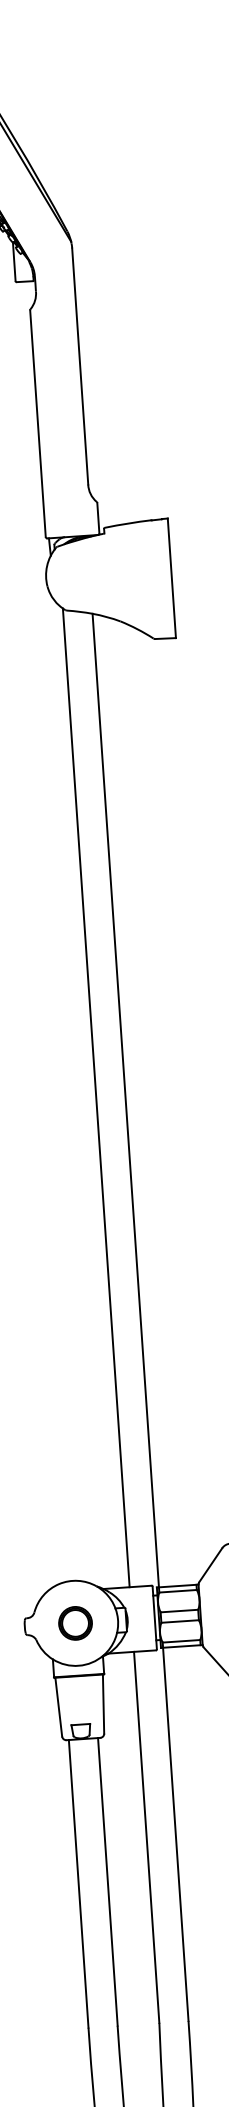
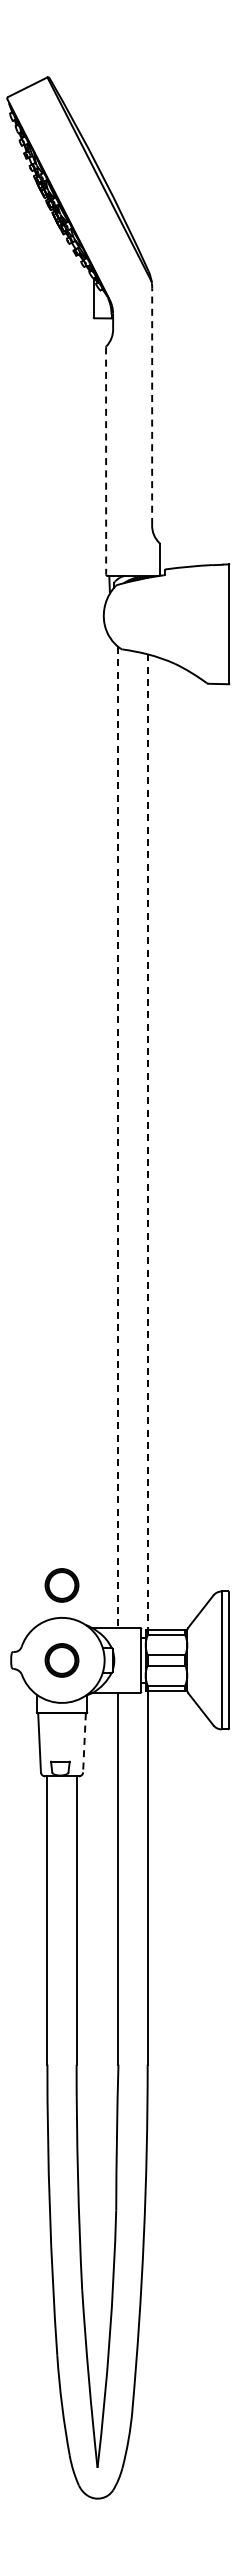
line: (80, 366) -> (152, 406), solid -> dashed
line: (38, 423) -> (106, 460), solid -> dashed
line: (96, 1098) -> (118, 1138), solid -> dashed
line: (125, 1102) -> (147, 1144), solid -> dashed
part: (69, 1548) -> (61, 1585), added
line: (103, 1703) -> (84, 1742), solid -> dashed

